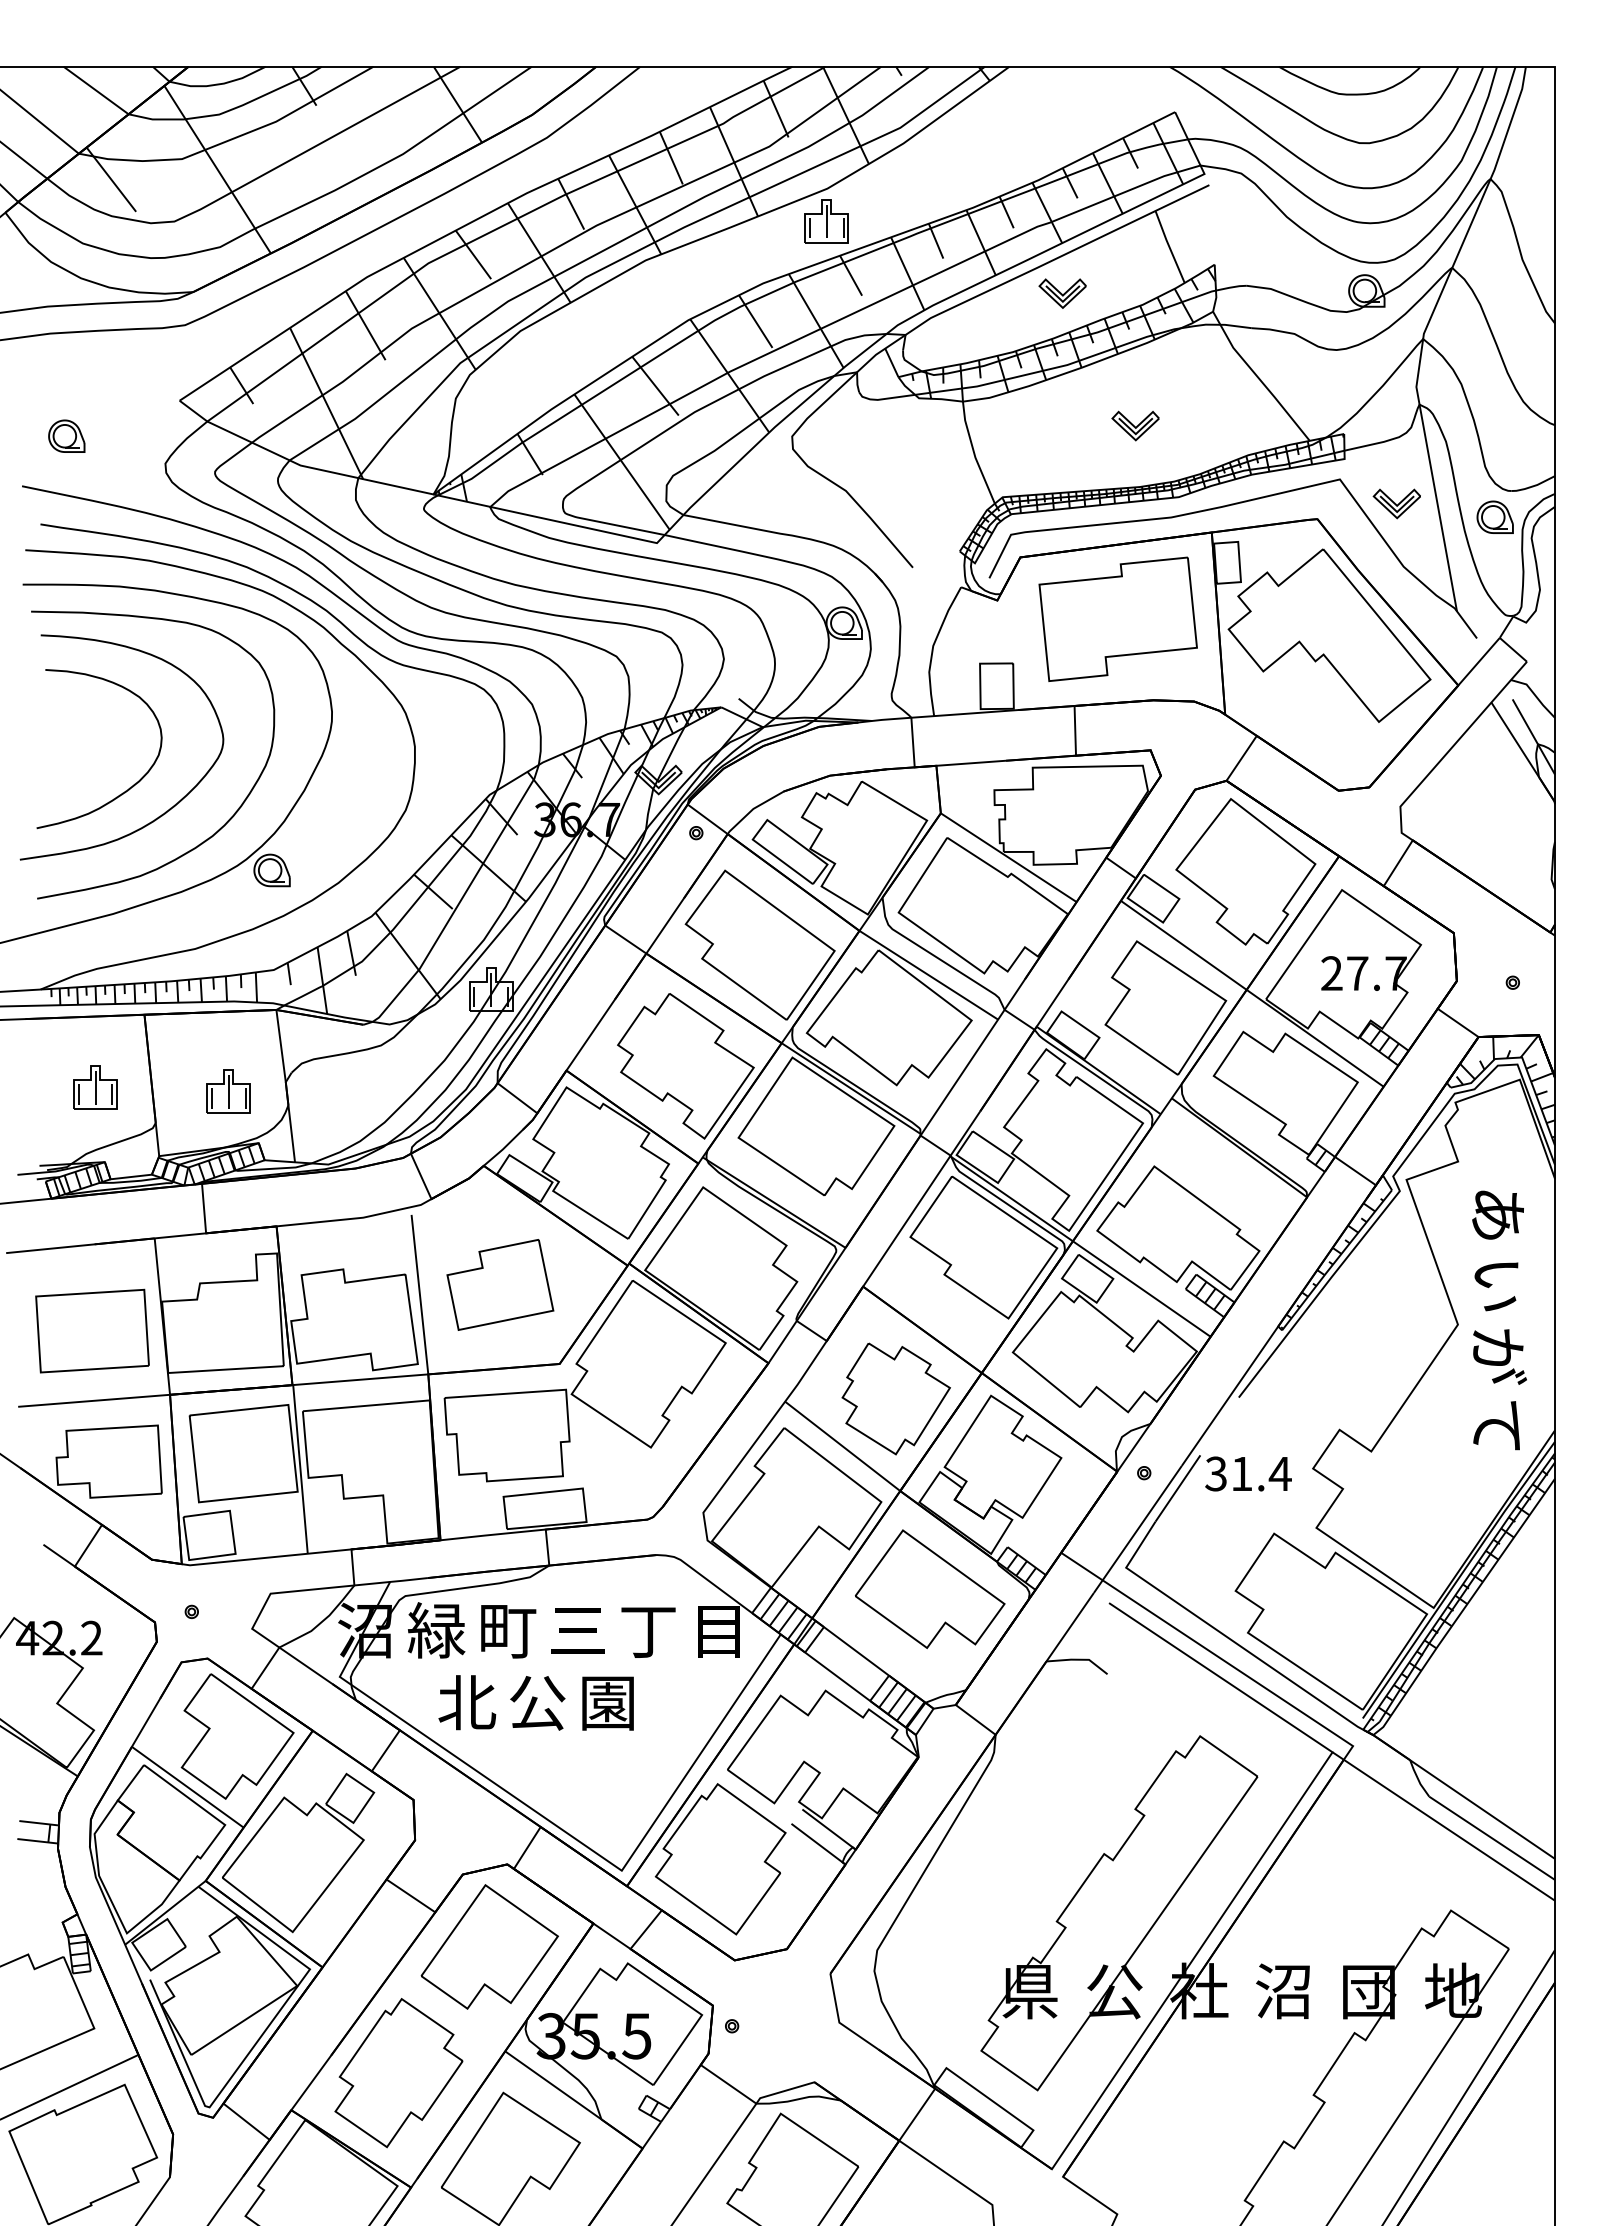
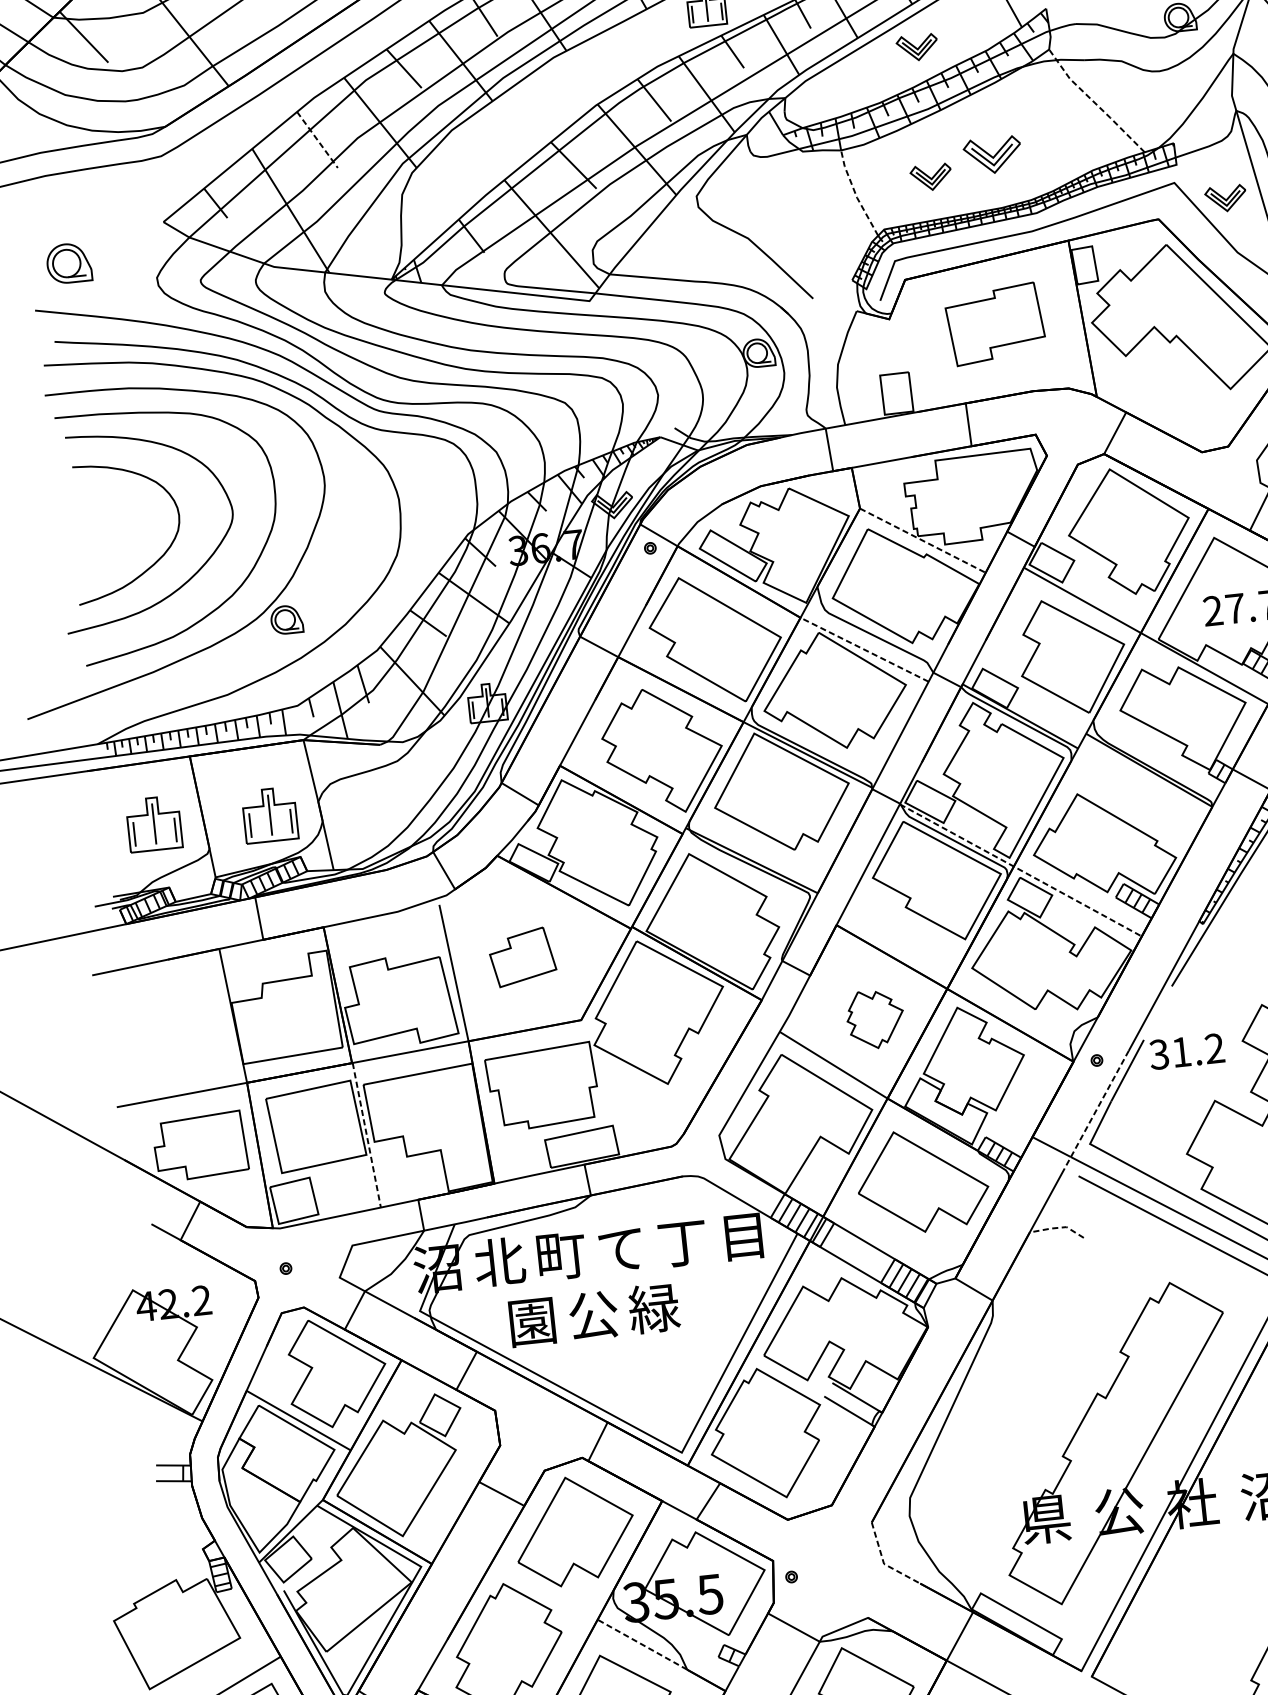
line: (365, 325) -> (317, 139), solid -> dashed
line: (1258, 377) -> (1094, 102), solid -> dashed
part: (1135, 425) -> (992, 155), size x1.4
part: (66, 435) -> (68, 262), size x1.4
part: (1062, 443) -> (931, 177), added
line: (974, 453) -> (855, 194), solid -> dashed
part: (1117, 618) -> (994, 323), size x0.7
line: (1009, 857) -> (923, 540), solid -> dashed
line: (928, 974) -> (864, 649), solid -> dashed
part: (95, 1087) -> (154, 823), size x1.4
part: (228, 1091) -> (269, 815), size x1.4
line: (1079, 1245) -> (1019, 869), solid -> dashed
part: (500, 1284) -> (522, 956), size x0.7
part: (92, 1330) -> (174, 1034), removed
part: (895, 1398) -> (874, 1018), size x0.6
line: (300, 1469) -> (366, 1135), solid -> dashed
text: (1279, 1473) -> (1214, 1048), 31.4 -> 31.2
line: (1137, 1530) -> (1096, 1110), solid -> dashed
text: (436, 1630) -> (499, 1262), 緑 -> 北
text: (577, 1631) -> (621, 1249), 三 -> て
line: (1079, 1659) -> (1058, 1227), solid -> dashed
text: (467, 1702) -> (532, 1321), 北 -> 園
text: (607, 1702) -> (653, 1308), 園 -> 緑
line: (839, 2022) -> (884, 1563), solid -> dashed
line: (553, 2085) -> (642, 1644), solid -> dashed

